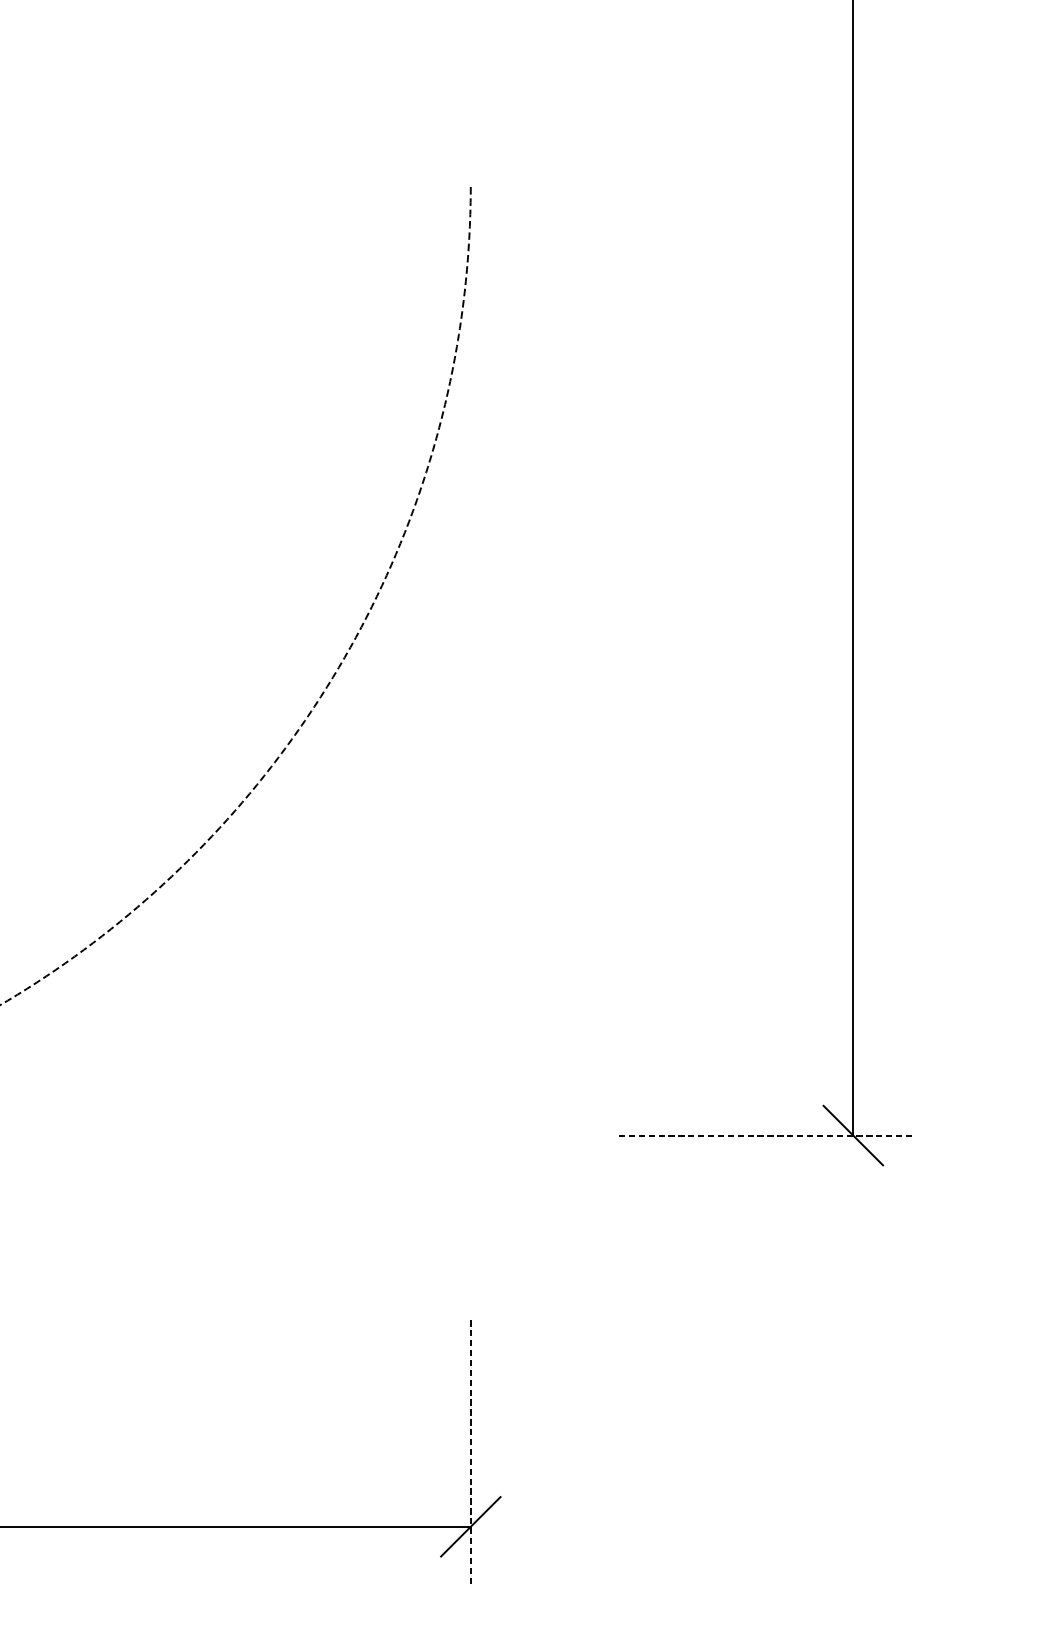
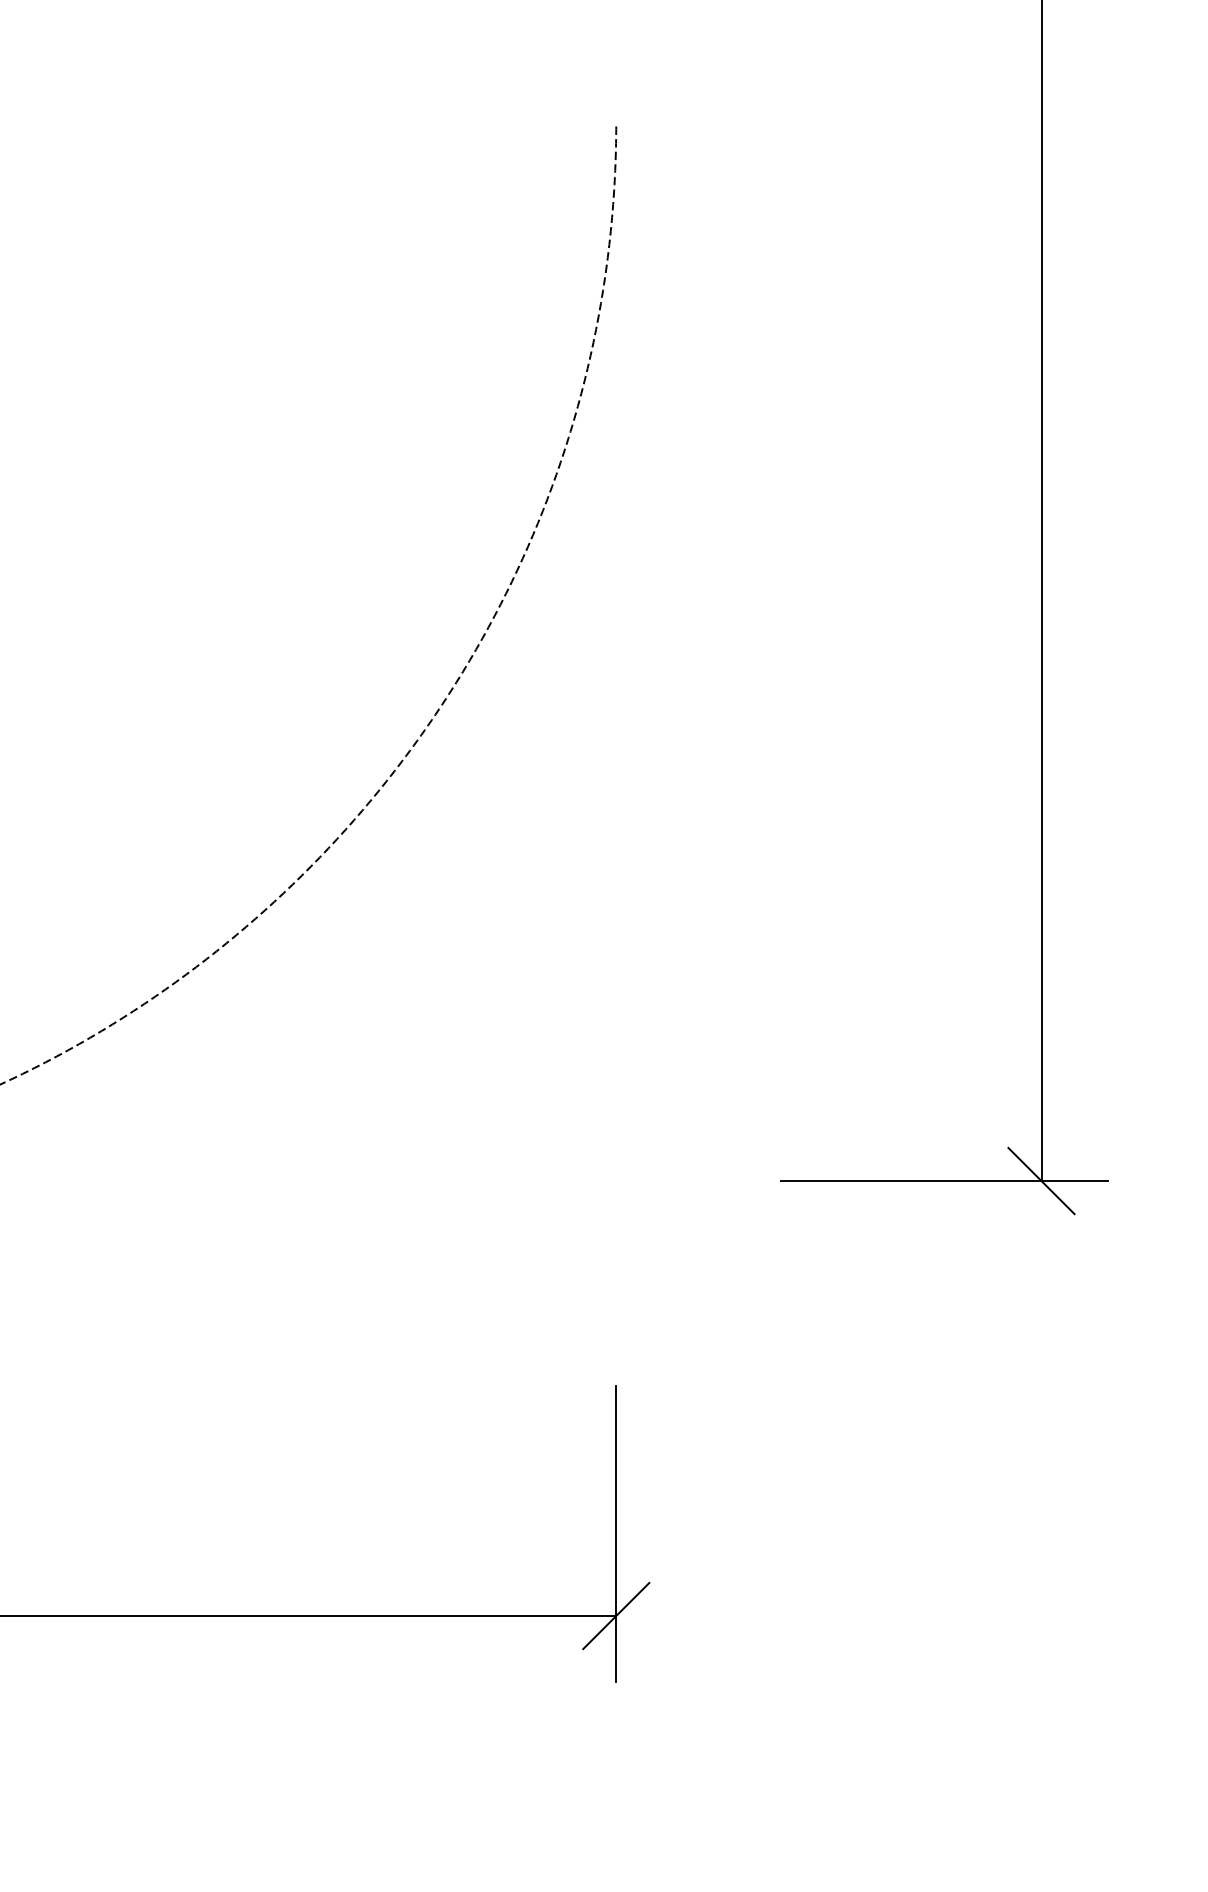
line: (766, 1135) -> (944, 1181), dashed -> solid
line: (471, 1453) -> (616, 1534), dashed -> solid

